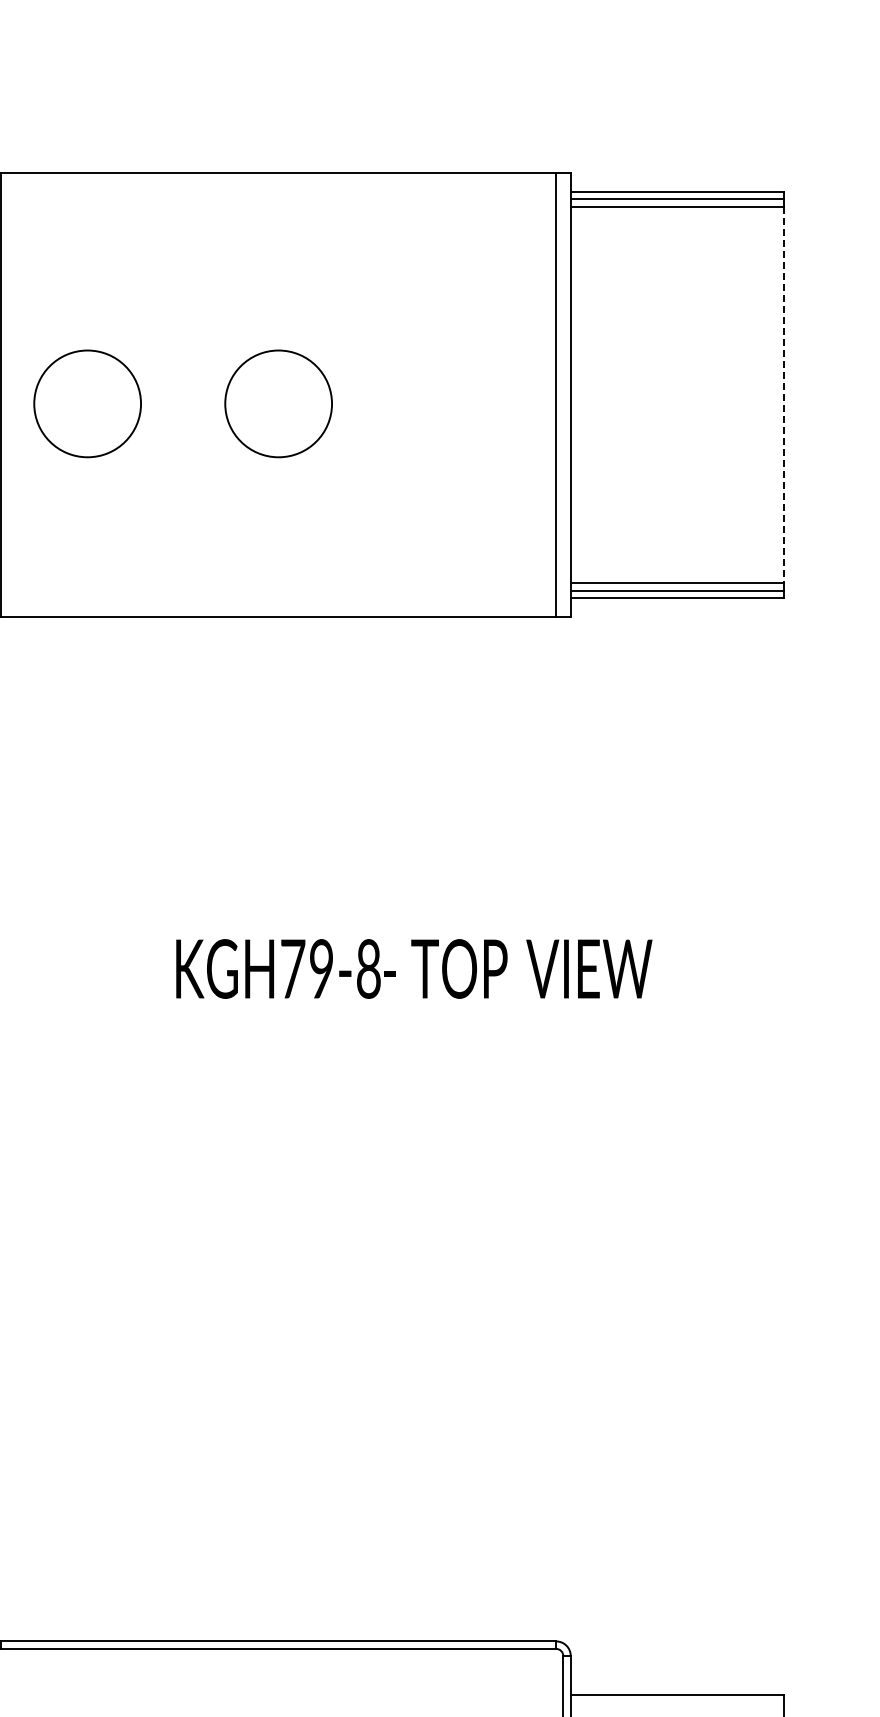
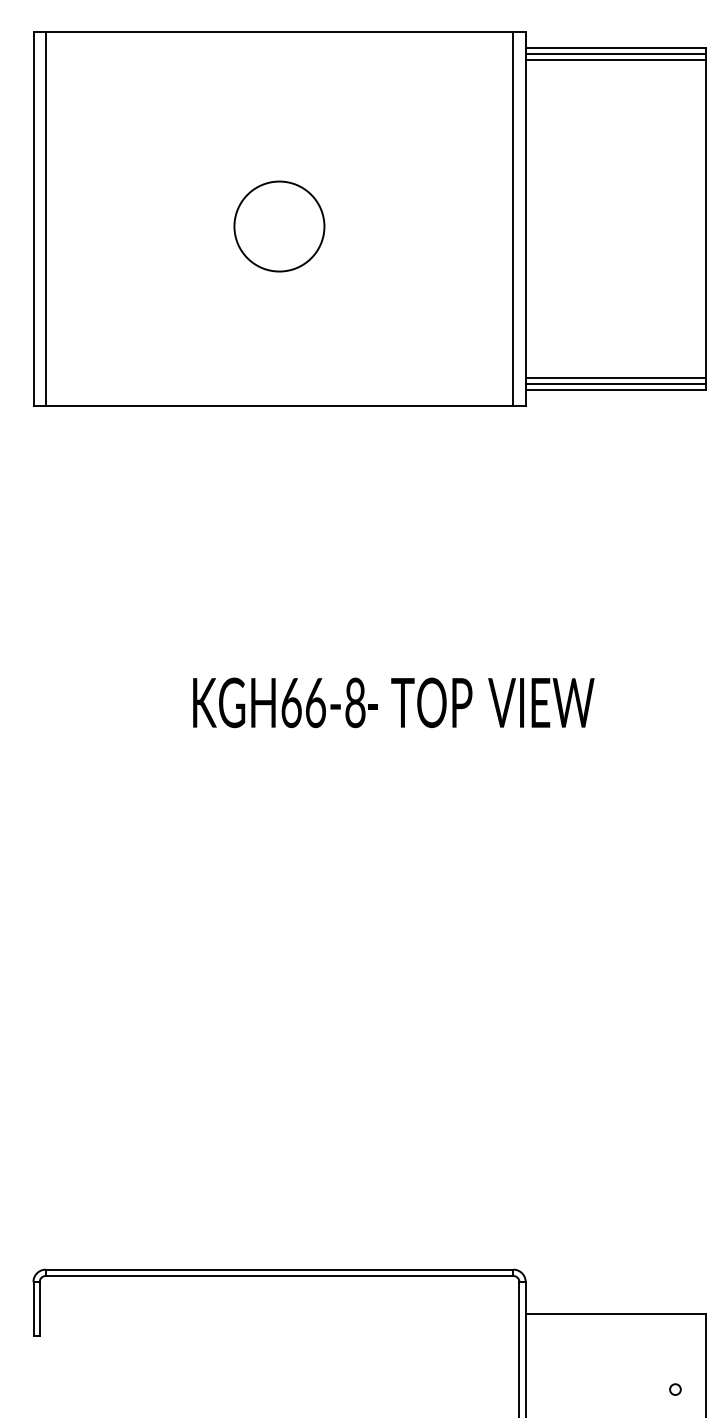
line: (784, 395) -> (705, 219), dashed -> solid
circle: (87, 403) -> (118, 226), removed
text: (307, 968) -> (303, 702), KGH79-8 -> KGH66-8

